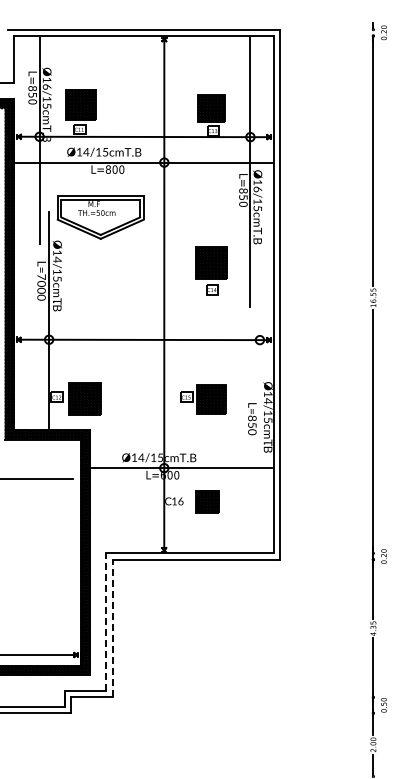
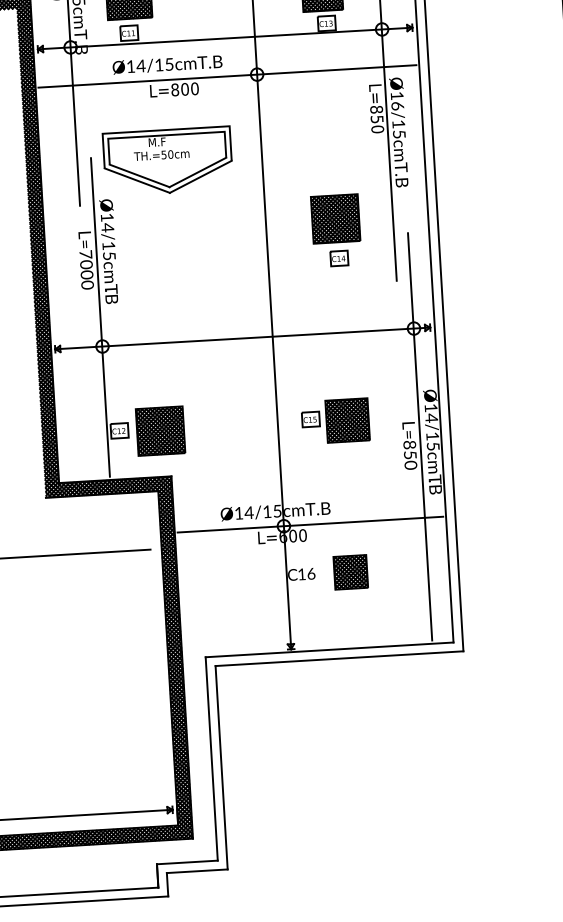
line: (259, 413) -> (419, 437), added
line: (106, 622) -> (212, 759), dashed -> solid
line: (112, 628) -> (221, 767), dashed -> solid

